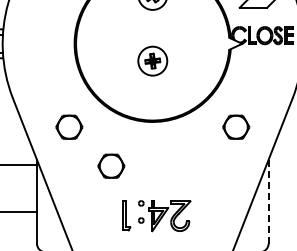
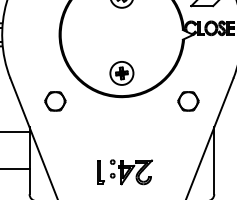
part: (152, 60) -> (121, 72), moved
part: (111, 165) -> (88, 131), removed
line: (268, 201) -> (214, 160), dashed -> solid

